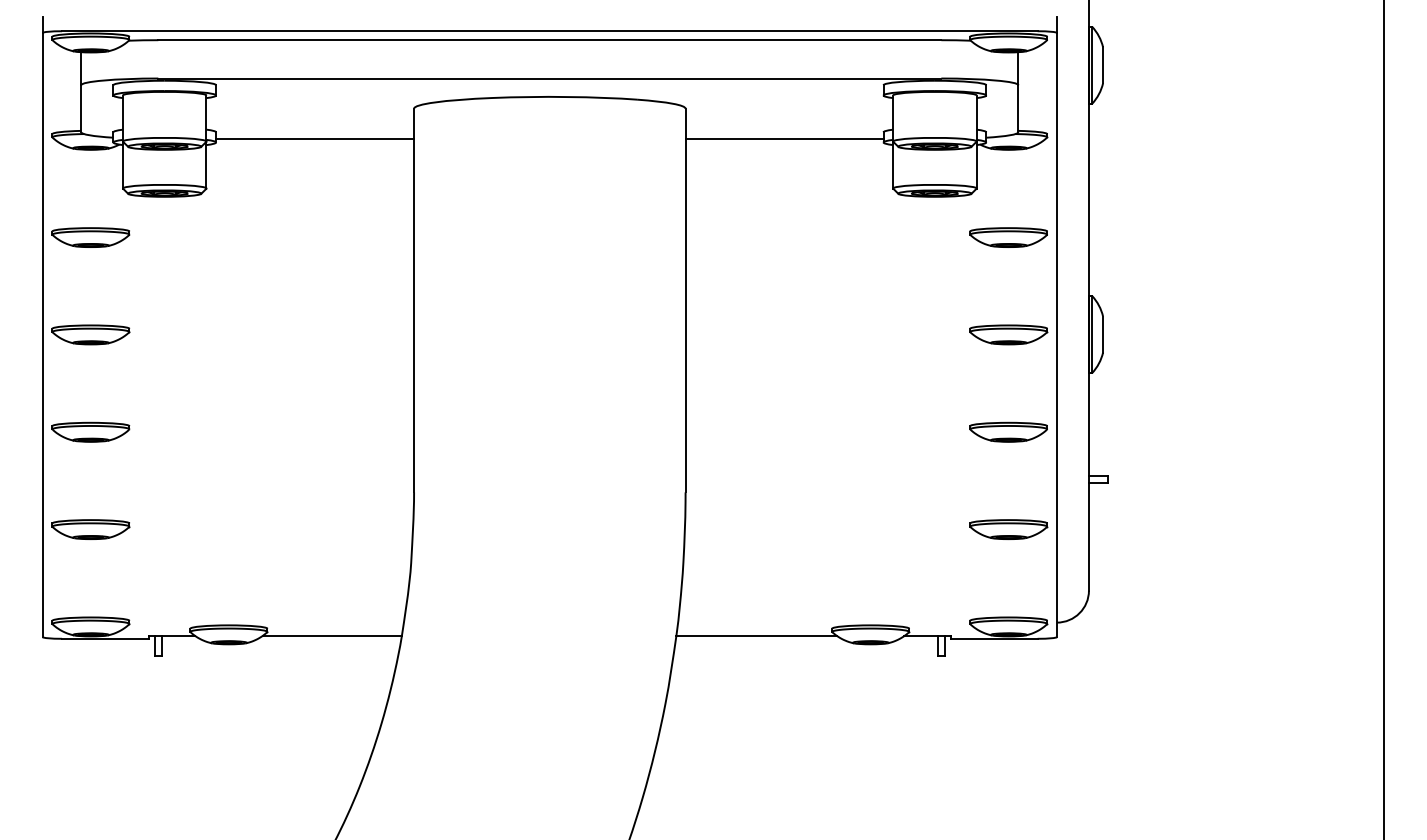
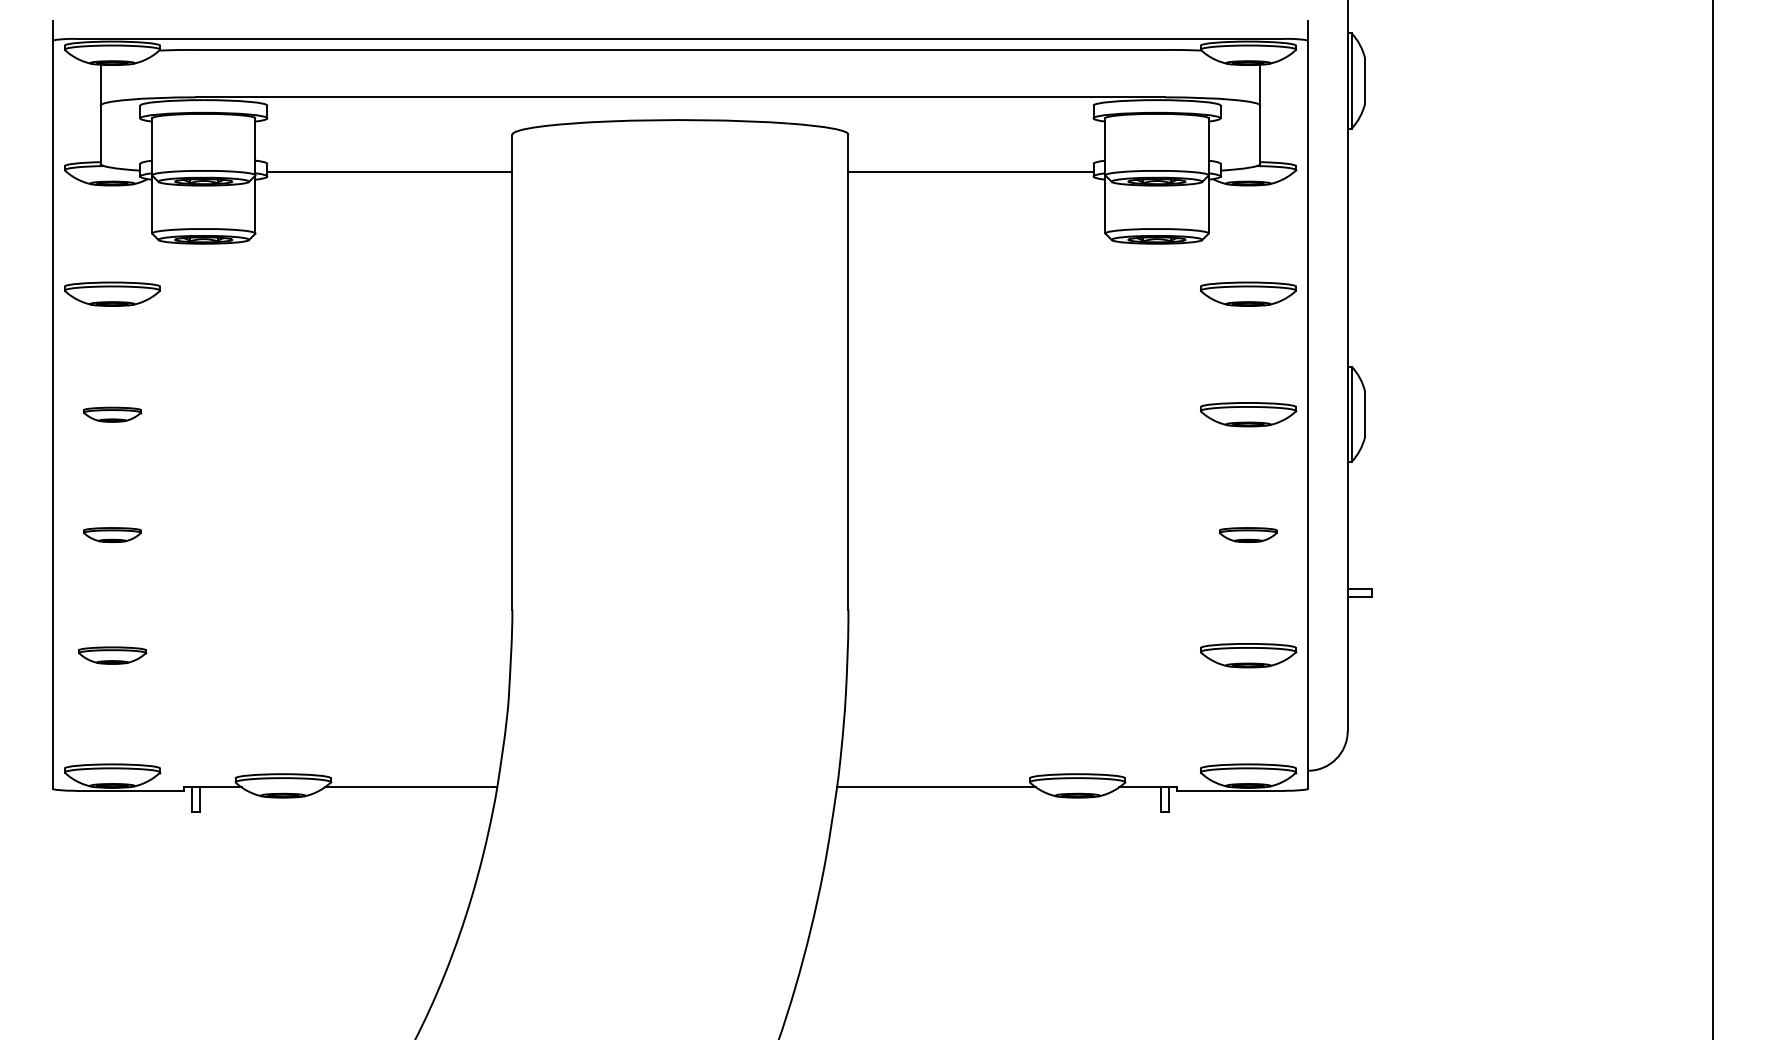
part: (90, 334) -> (111, 414), size x0.6
part: (90, 431) -> (111, 534), size x0.6
part: (1008, 431) -> (1248, 534), size x0.6
part: (90, 529) -> (111, 655), size x0.7

